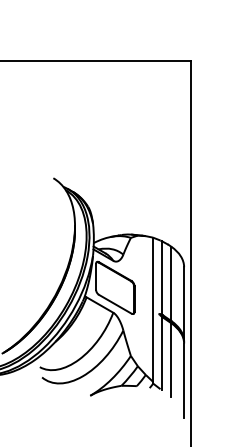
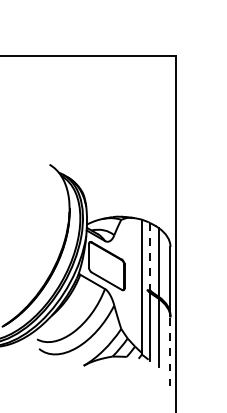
line: (162, 278) -> (150, 257), solid -> dashed
line: (184, 380) -> (170, 351), solid -> dashed

